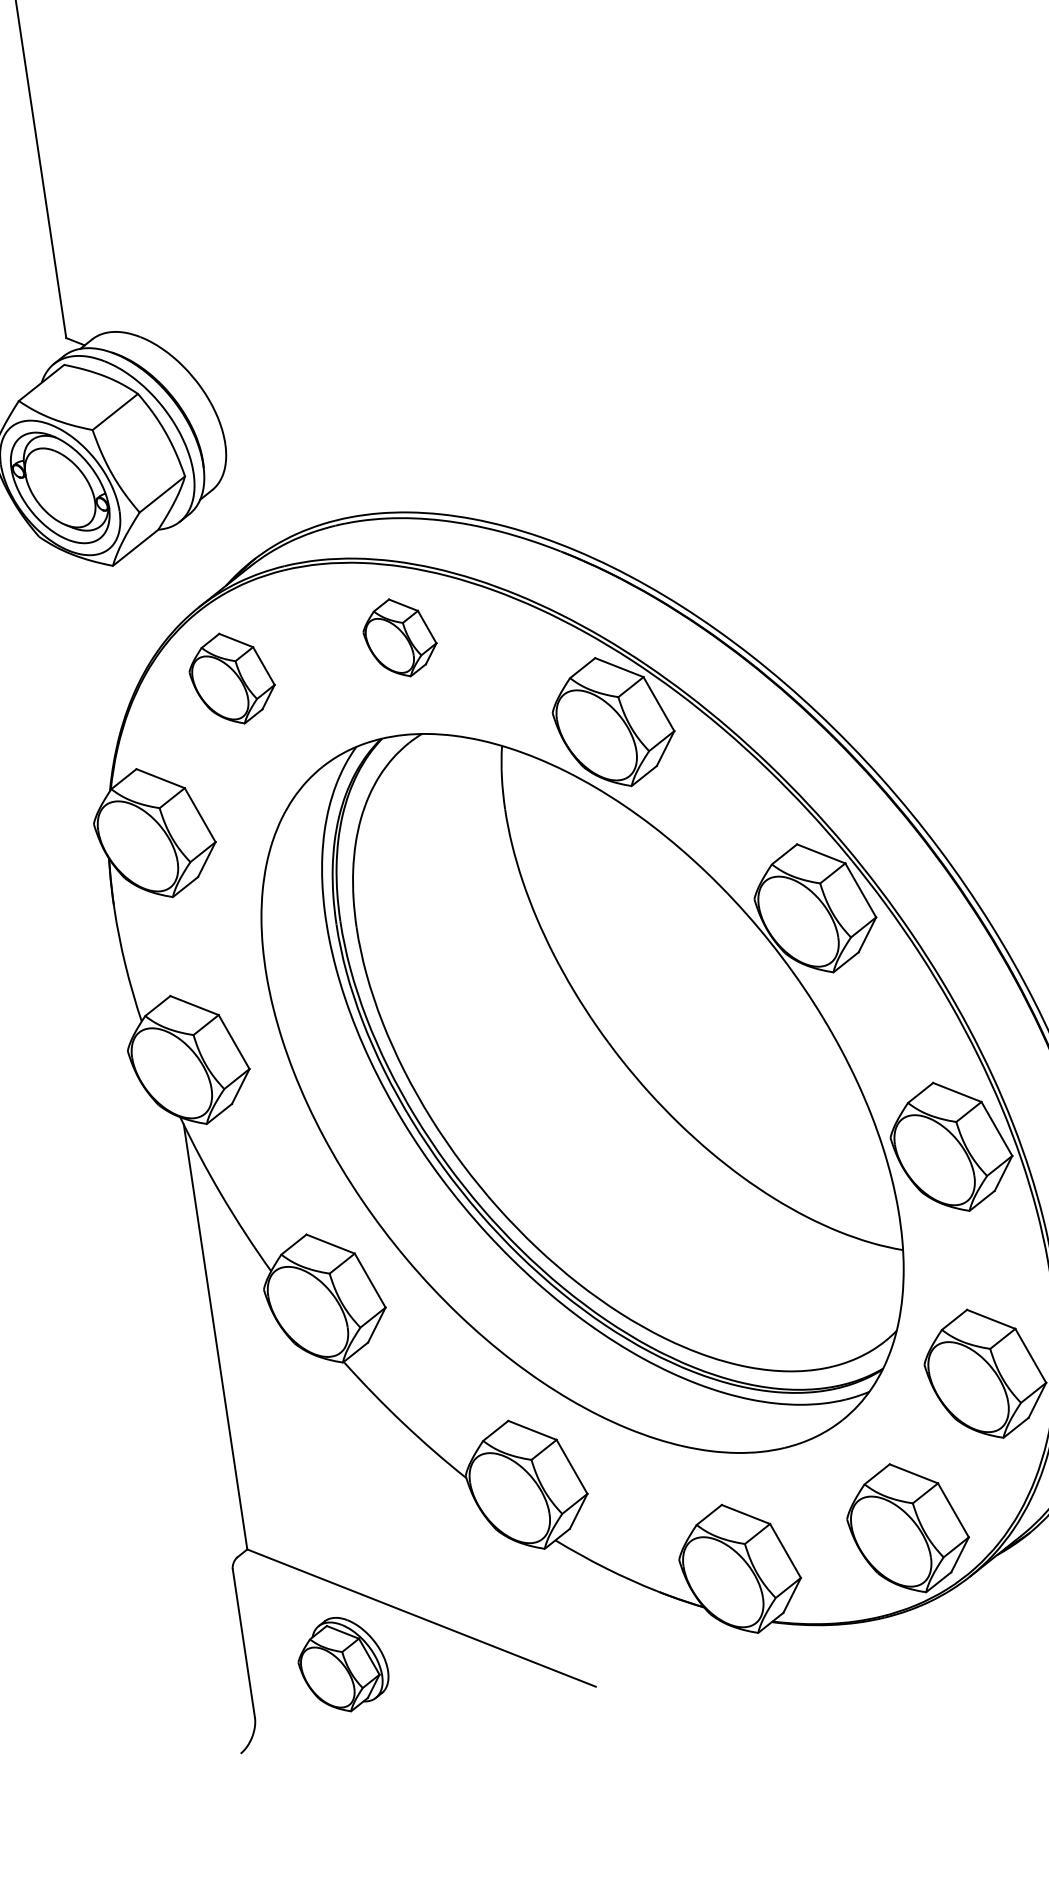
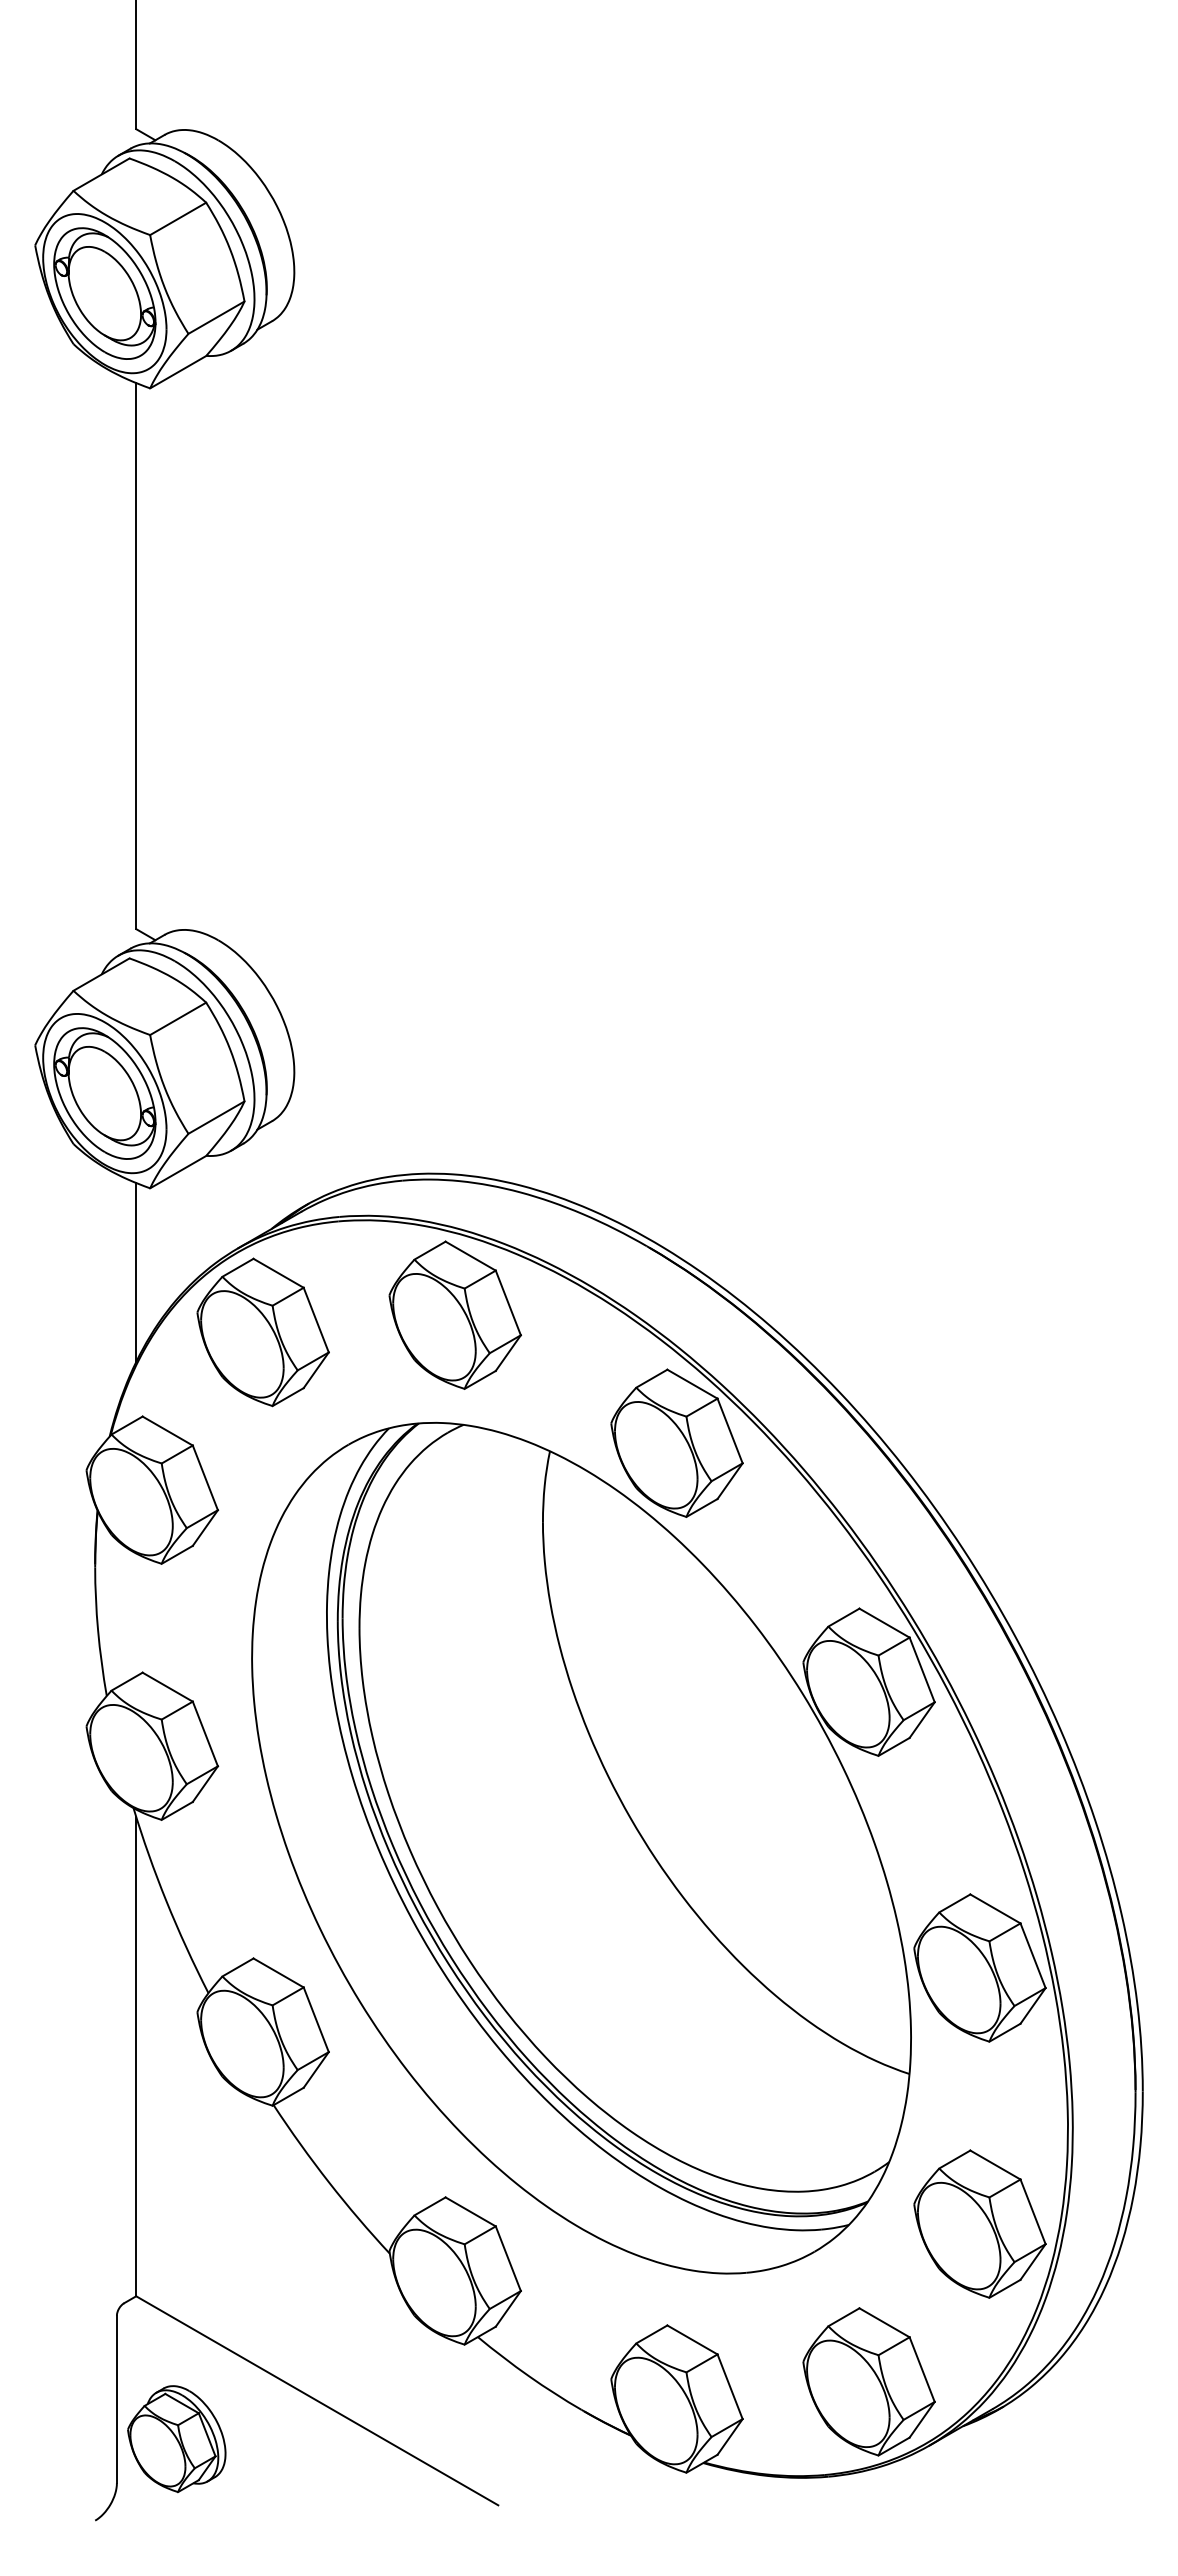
part: (399, 637) -> (454, 1314), size x1.67
line: (111, 642) -> (136, 1272), added
part: (231, 678) -> (262, 1332), size x1.43
part: (342, 1664) -> (176, 2439), moved

